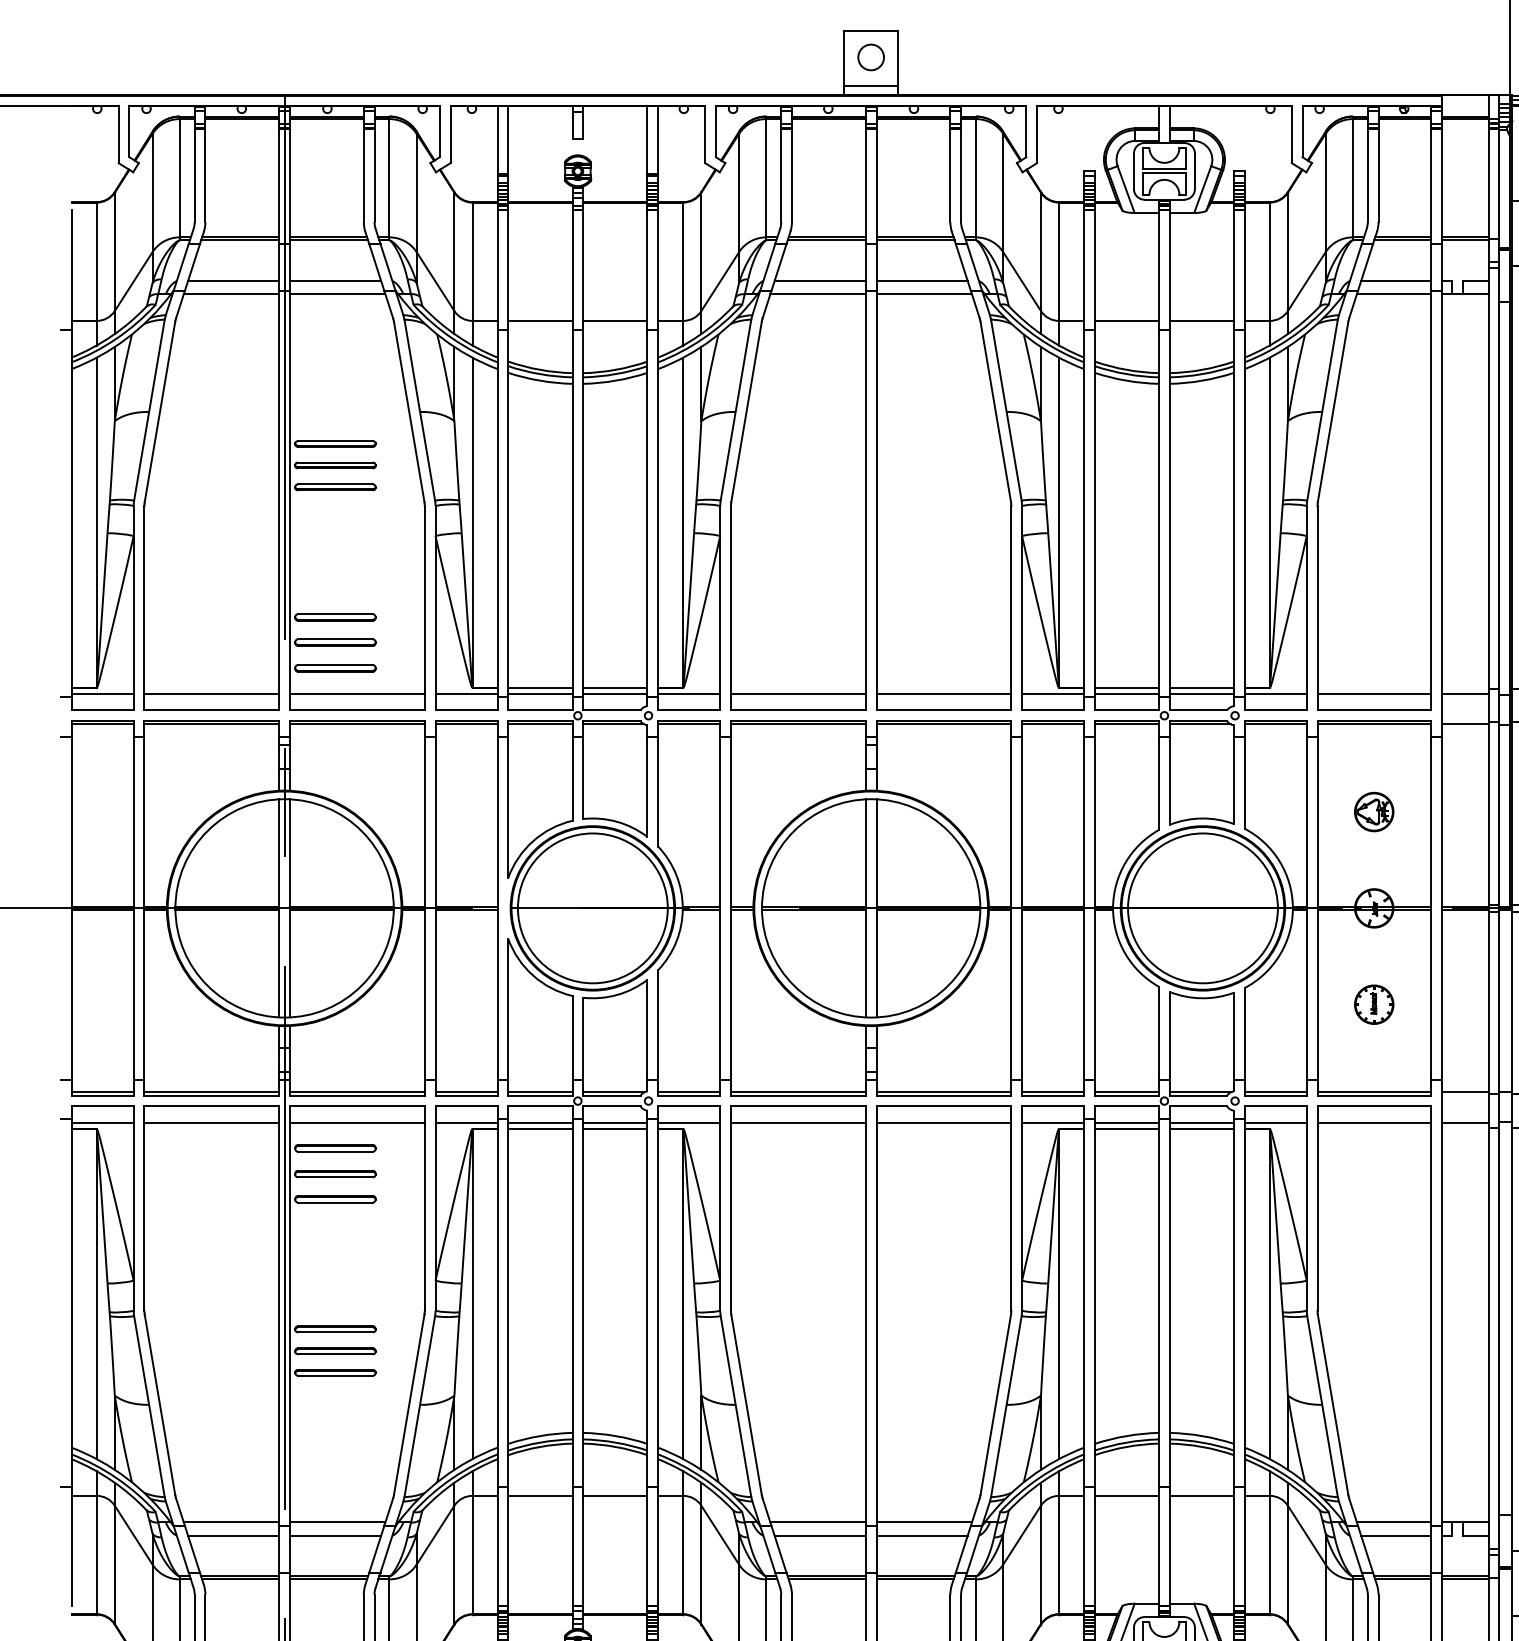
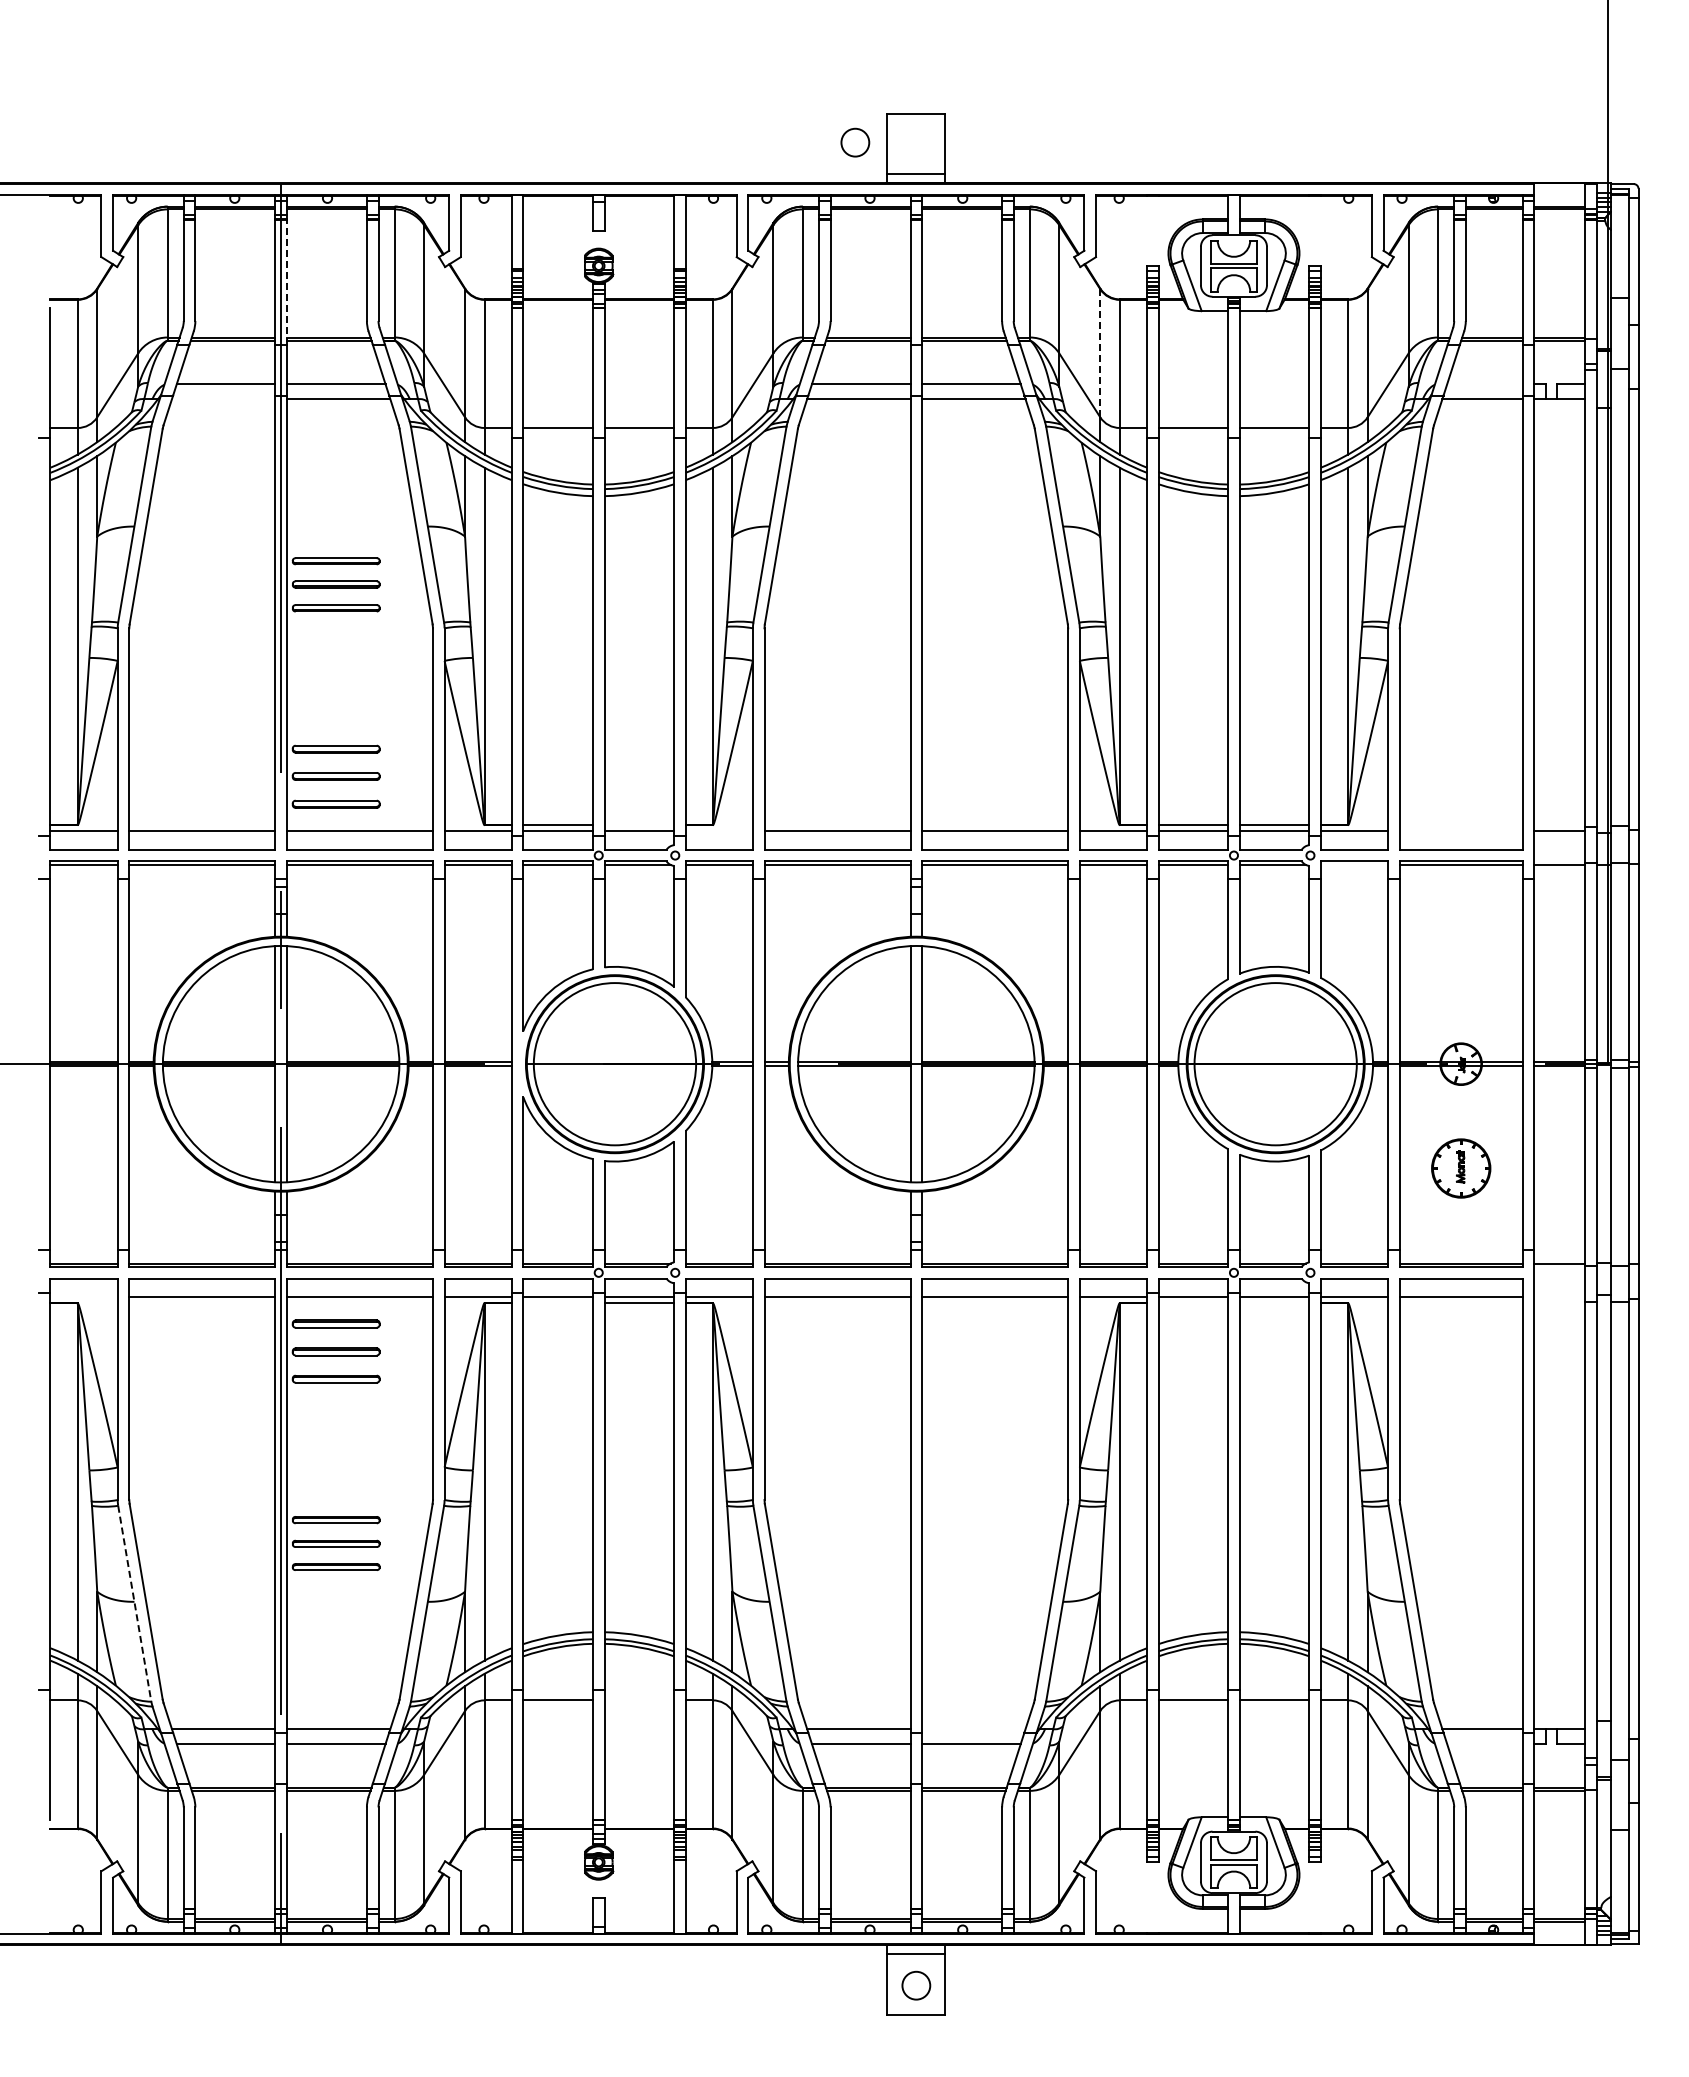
circle: (871, 57) -> (855, 142), moved
line: (289, 185) -> (286, 281), solid -> dashed
line: (1041, 252) -> (1100, 353), solid -> dashed
line: (1395, 280) -> (1484, 384), removed
line: (231, 294) -> (223, 399), removed
line: (615, 687) -> (639, 825), removed
line: (688, 693) -> (718, 831), removed
line: (1373, 693) -> (1460, 831), removed
line: (1275, 723) -> (1354, 864), removed
part: (1373, 811) -> (1460, 959), removed
part: (1373, 1004) -> (1460, 1168), size x1.4
line: (102, 1122) -> (83, 1296), removed
line: (1465, 1122) -> (1559, 1296), removed
line: (539, 1129) -> (557, 1303), removed
line: (1127, 1129) -> (1193, 1303), removed
line: (1201, 1129) -> (1274, 1303), removed
line: (149, 1407) -> (134, 1604), solid -> dashed
line: (615, 1495) -> (639, 1700), removed
line: (923, 1522) -> (973, 1729), removed
line: (1395, 1536) -> (1484, 1744), removed

